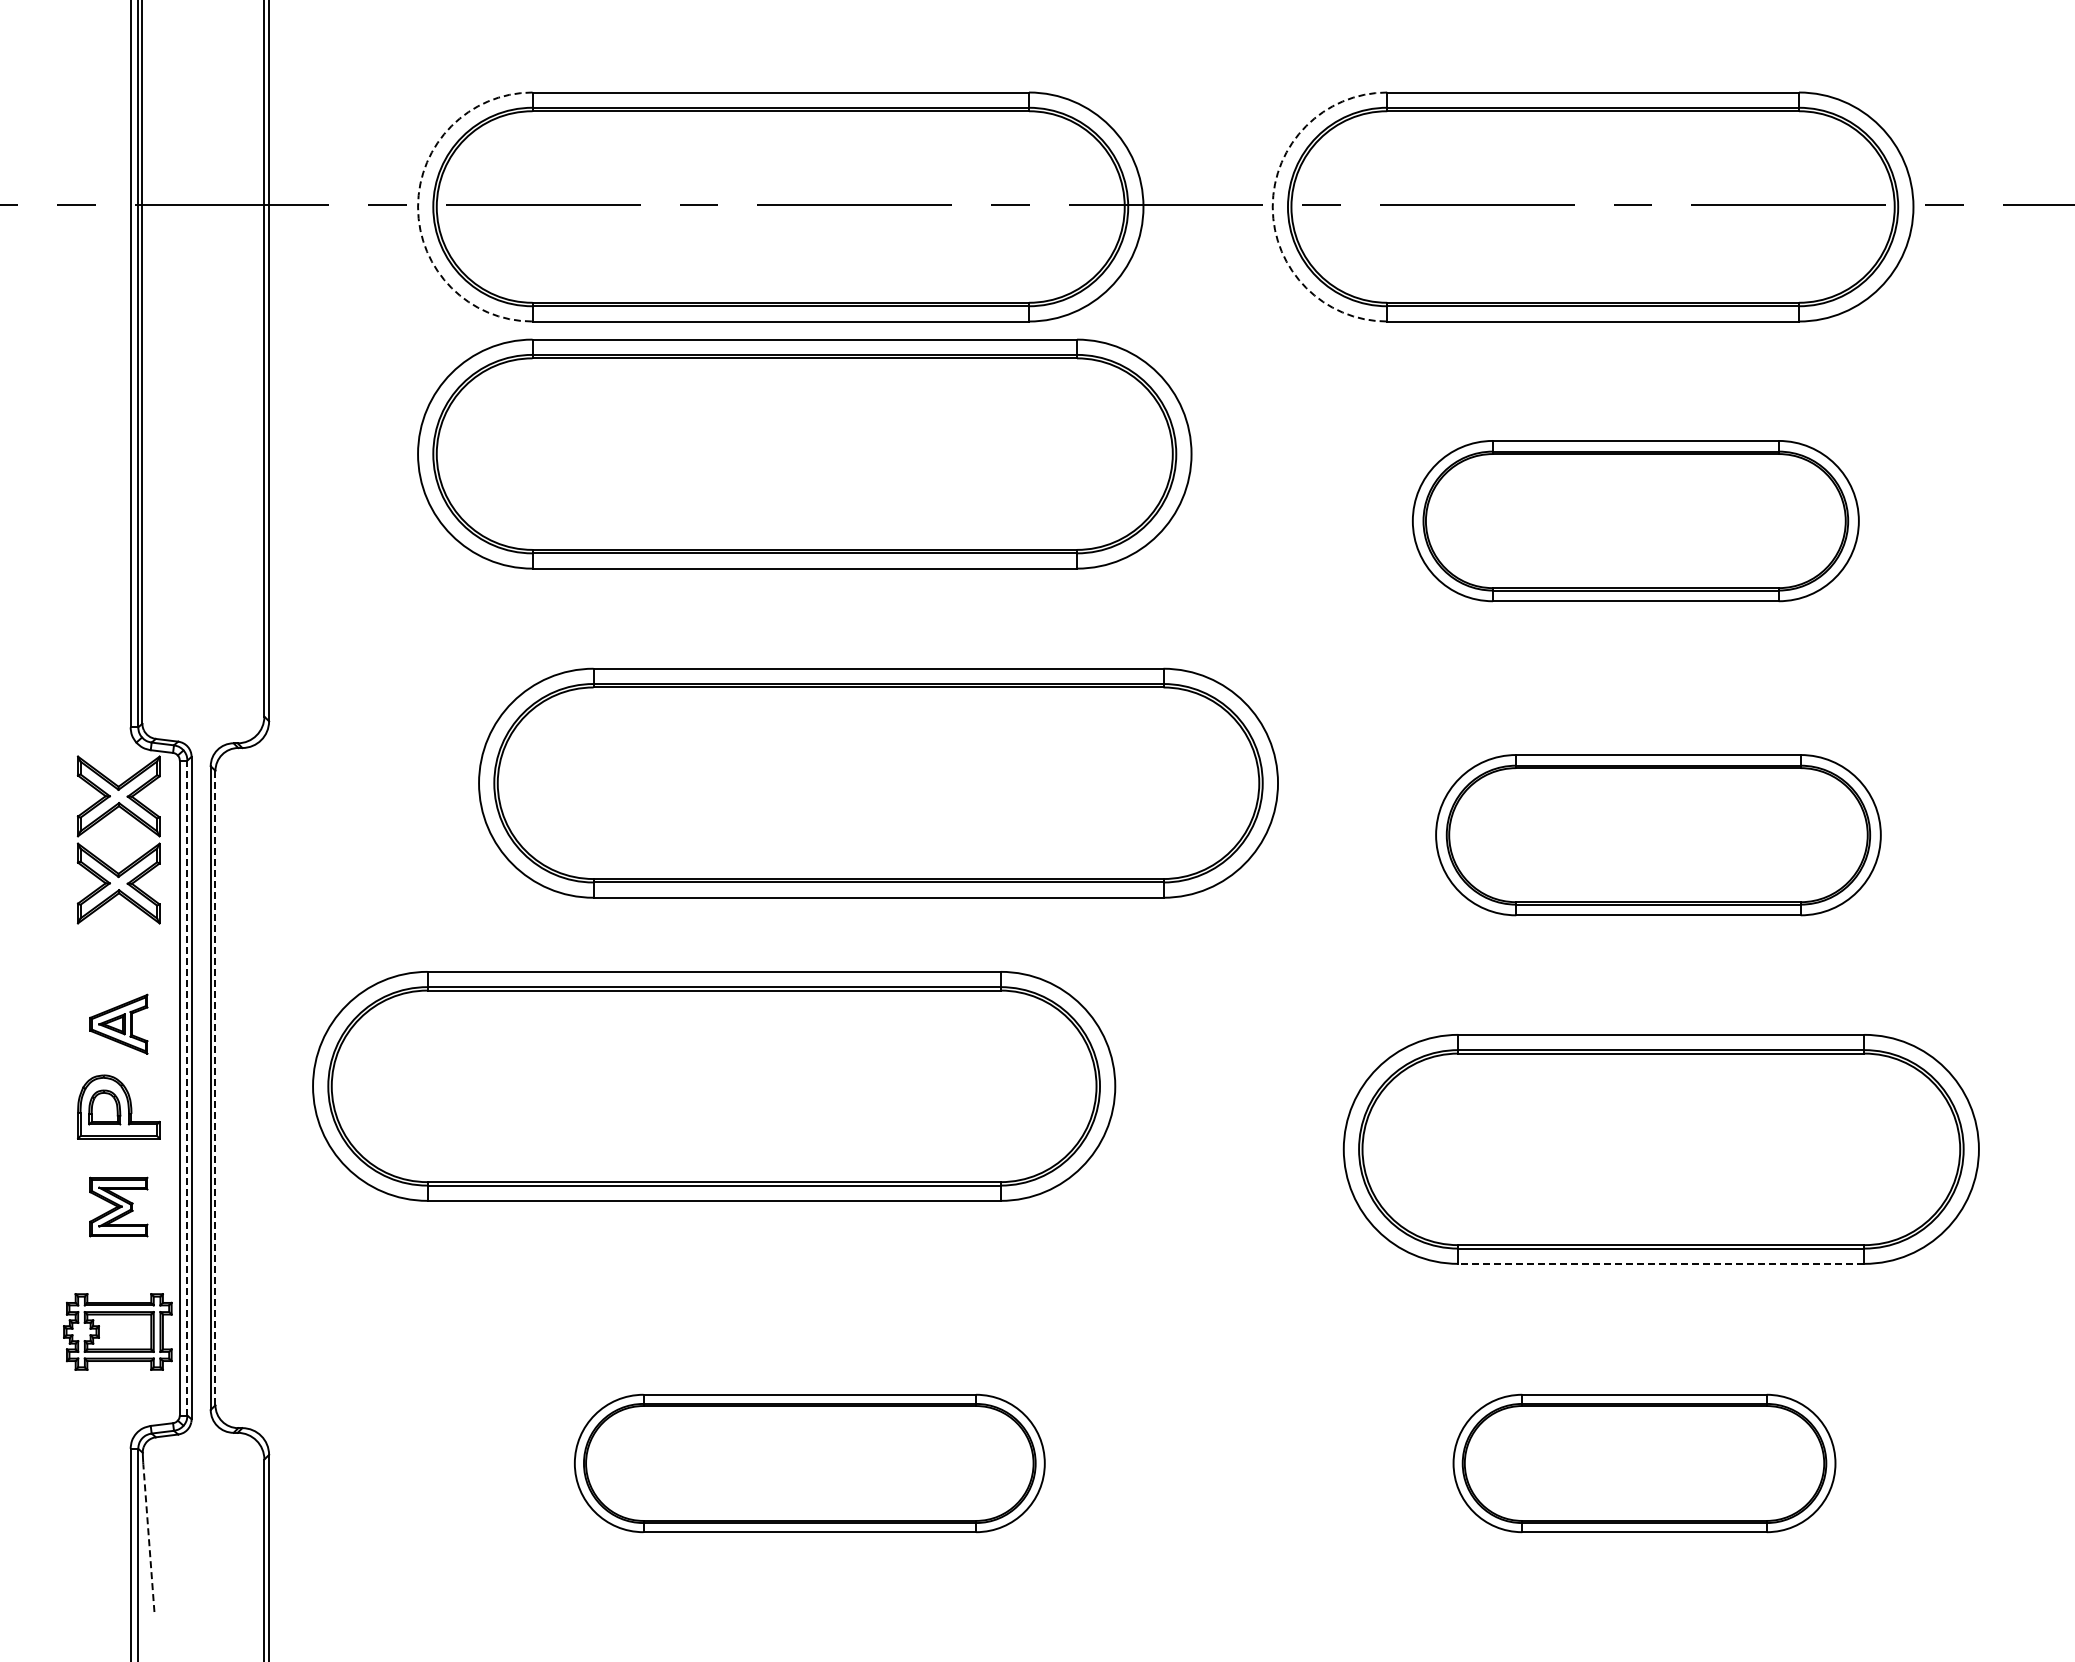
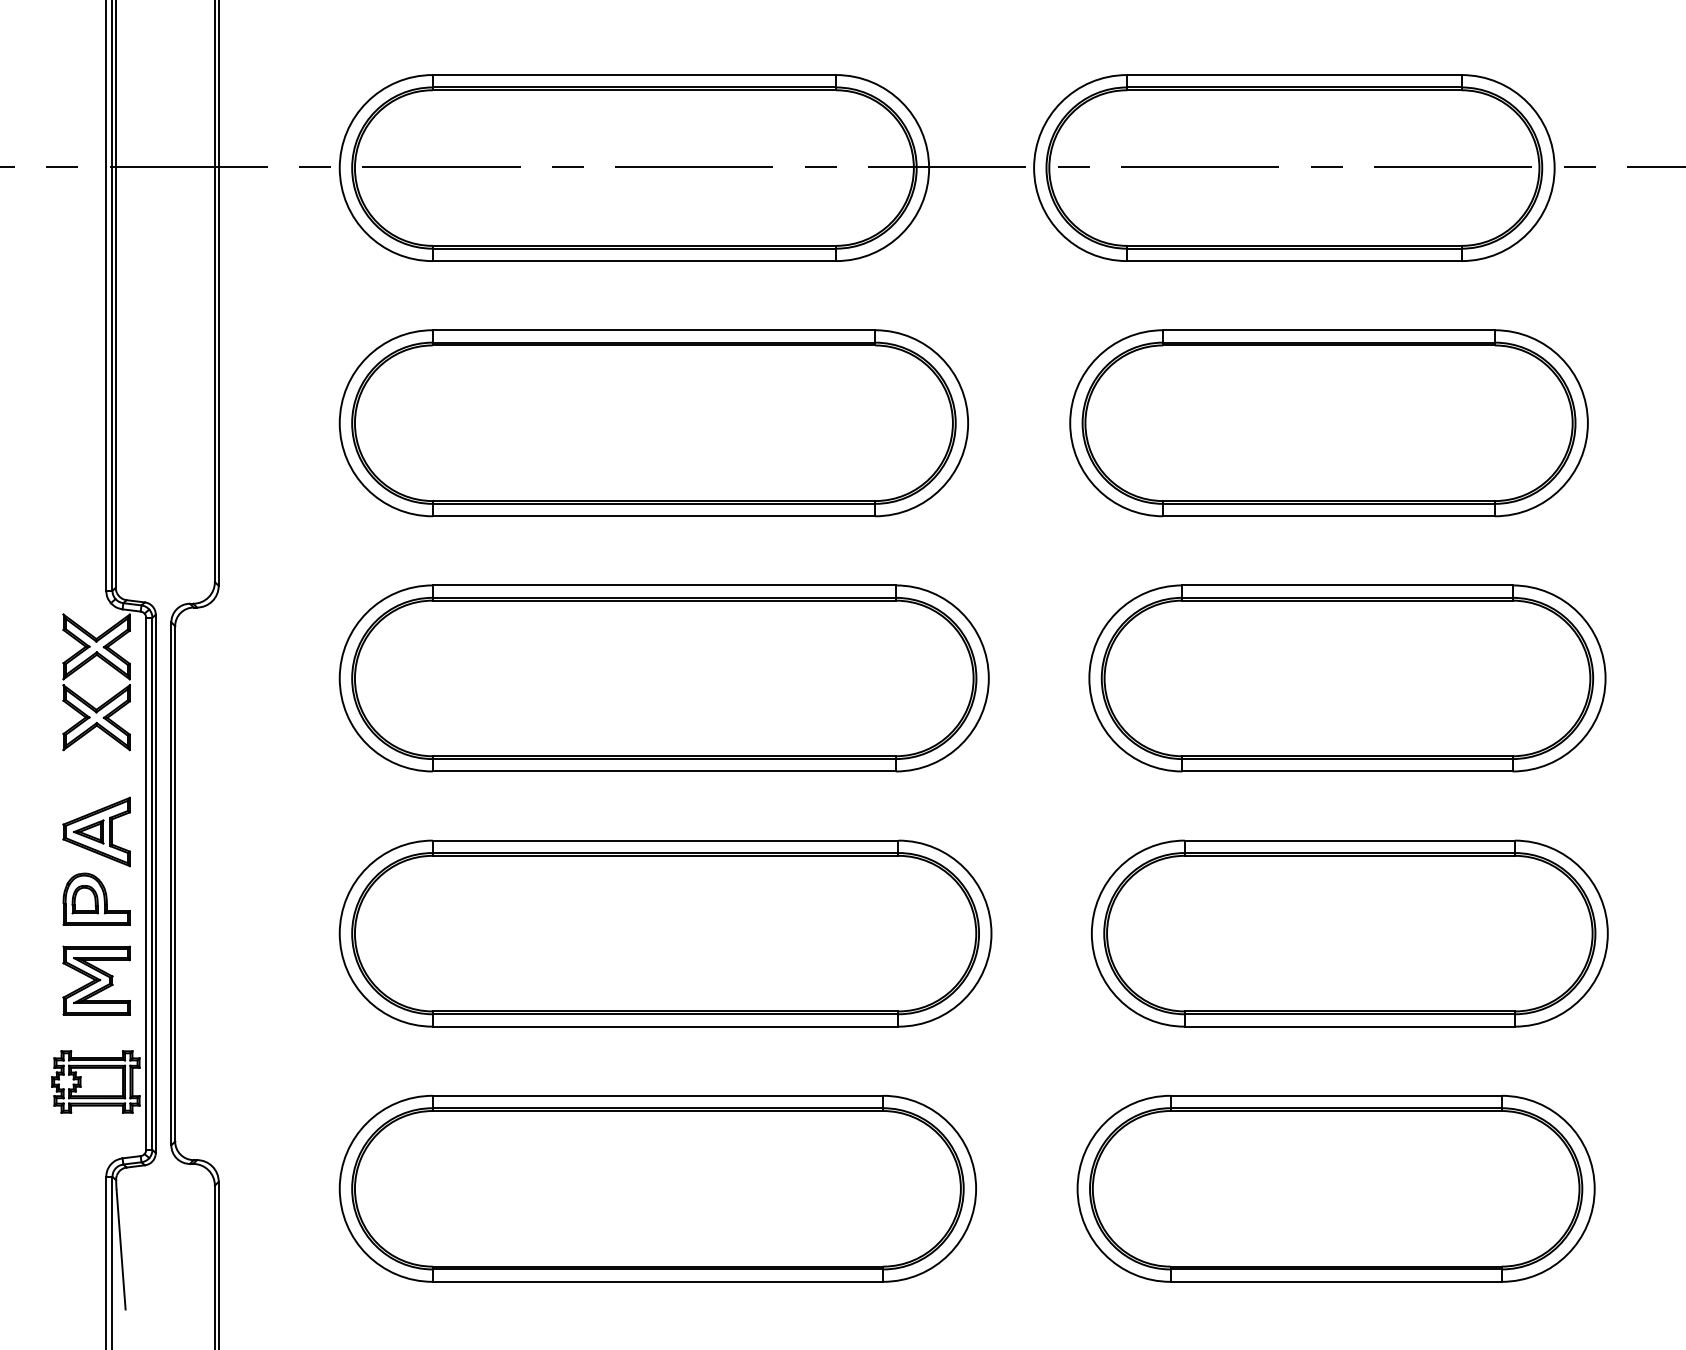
arc: (418, 207) -> (340, 168), dashed -> solid
arc: (1272, 207) -> (1033, 168), dashed -> solid
part: (804, 453) -> (653, 422), moved
part: (1635, 520) -> (1328, 422), size x1.43
part: (878, 782) -> (664, 677), moved
part: (1658, 834) -> (1347, 677), size x1.43
part: (118, 1024) -> (96, 832), size x1.43
part: (714, 1086) -> (665, 933), moved
line: (187, 1088) -> (152, 884), dashed -> solid
line: (215, 1088) -> (175, 884), dashed -> solid
part: (118, 1206) -> (96, 980), size x1.43
line: (1660, 1263) -> (1349, 1026), dashed -> solid
part: (809, 1463) -> (657, 1188), size x1.67
part: (1644, 1463) -> (1336, 1188), size x1.67
line: (148, 1537) -> (120, 1248), dashed -> solid

